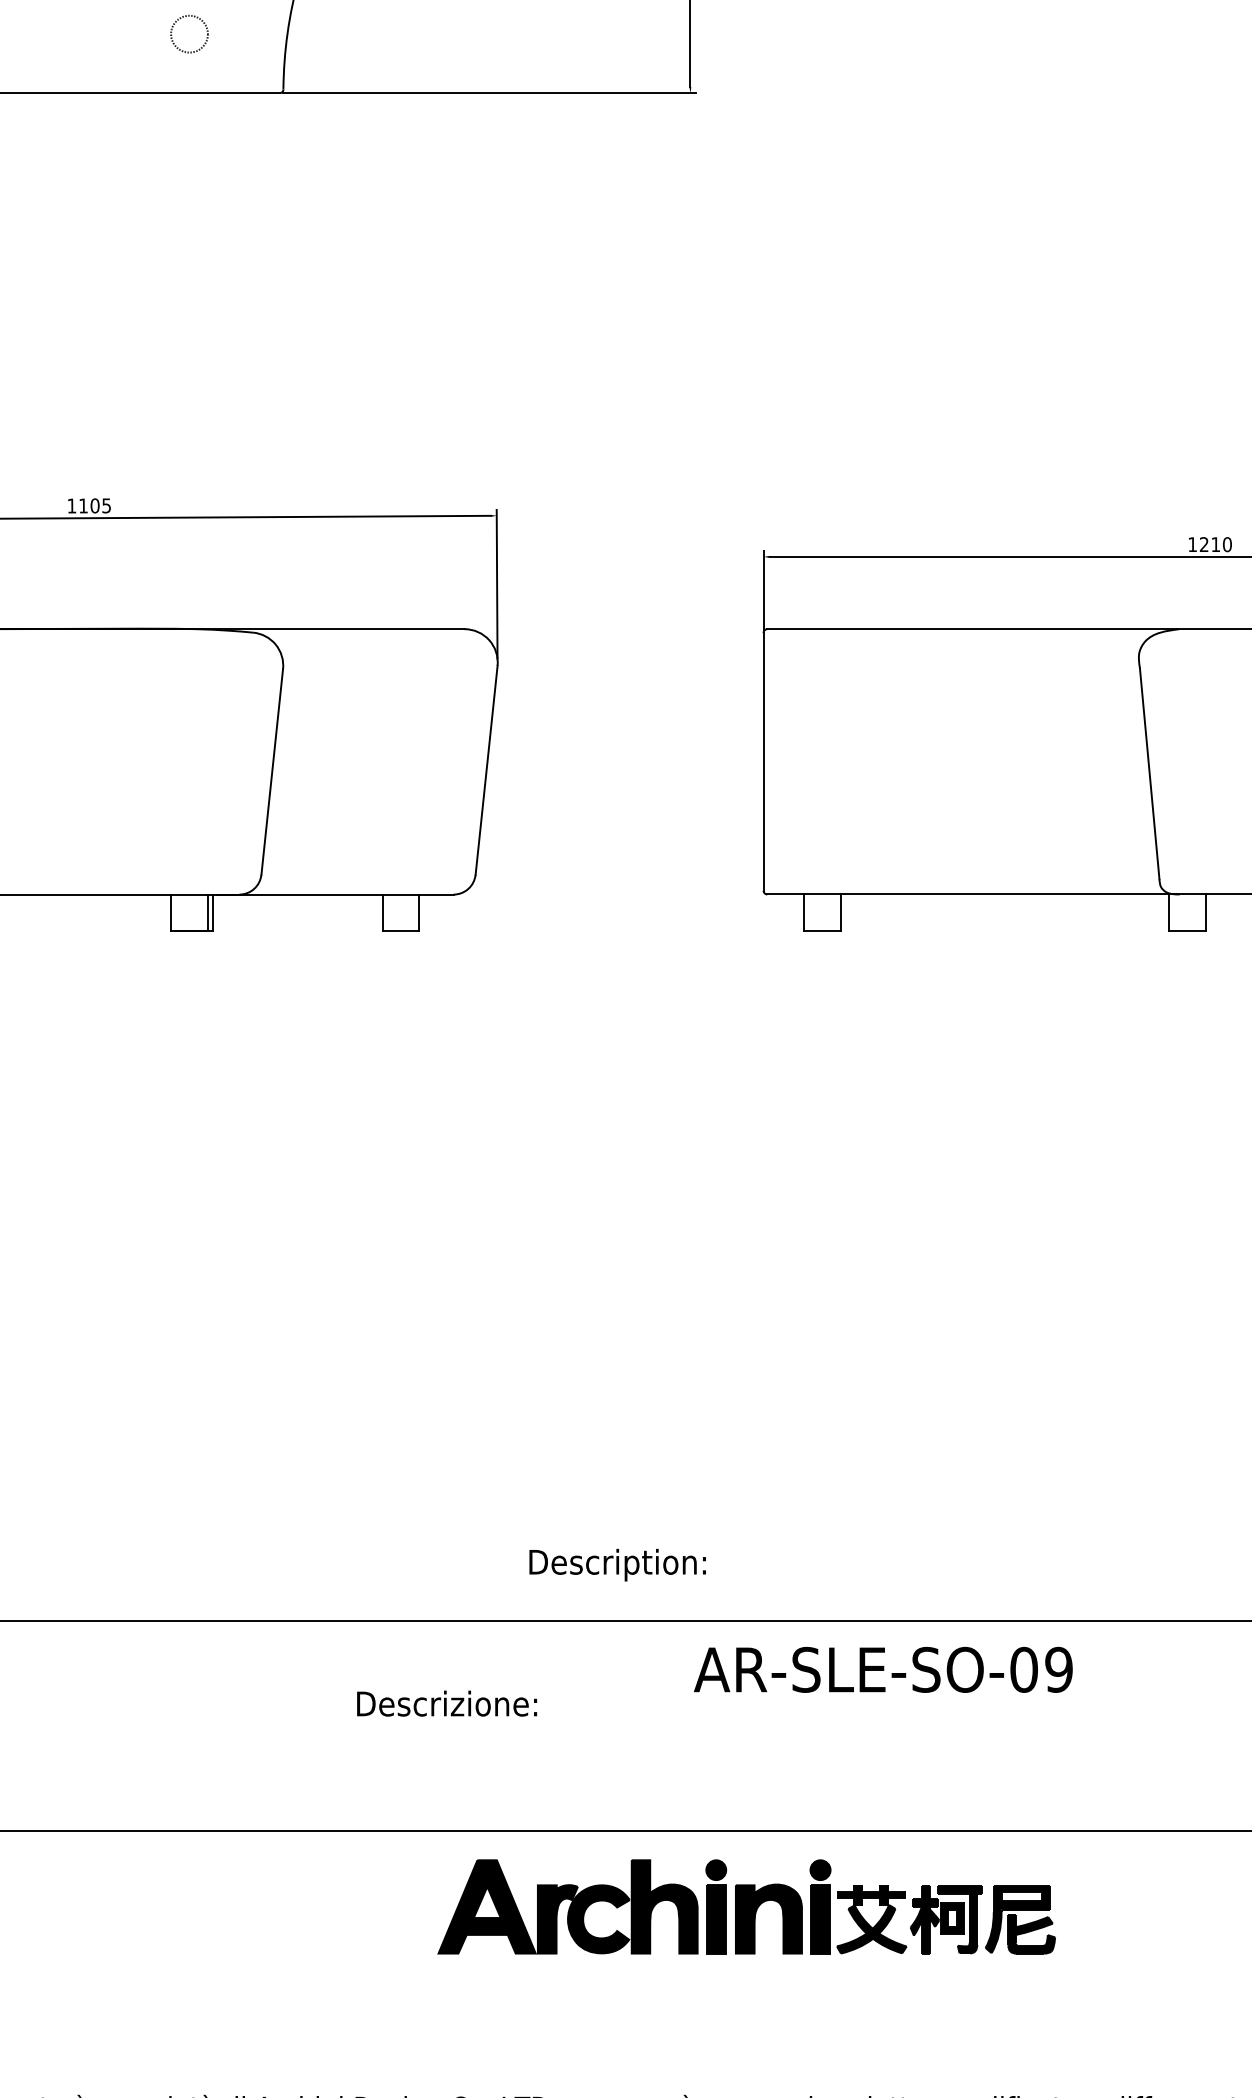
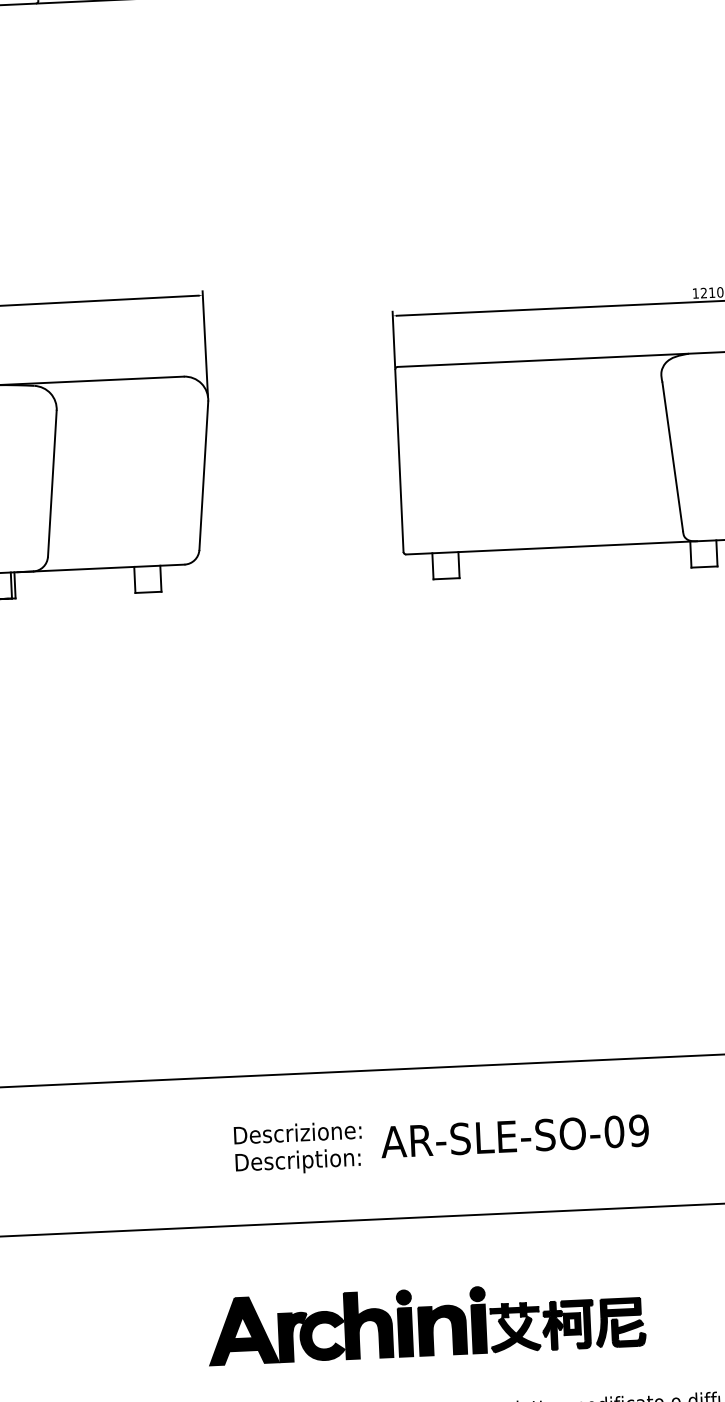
text: (617, 1565) -> (297, 1162), moved
text: (883, 1669) -> (514, 1136), moved
text: (446, 1703) -> (297, 1132), moved
part: (746, 1906) -> (426, 1322), moved

